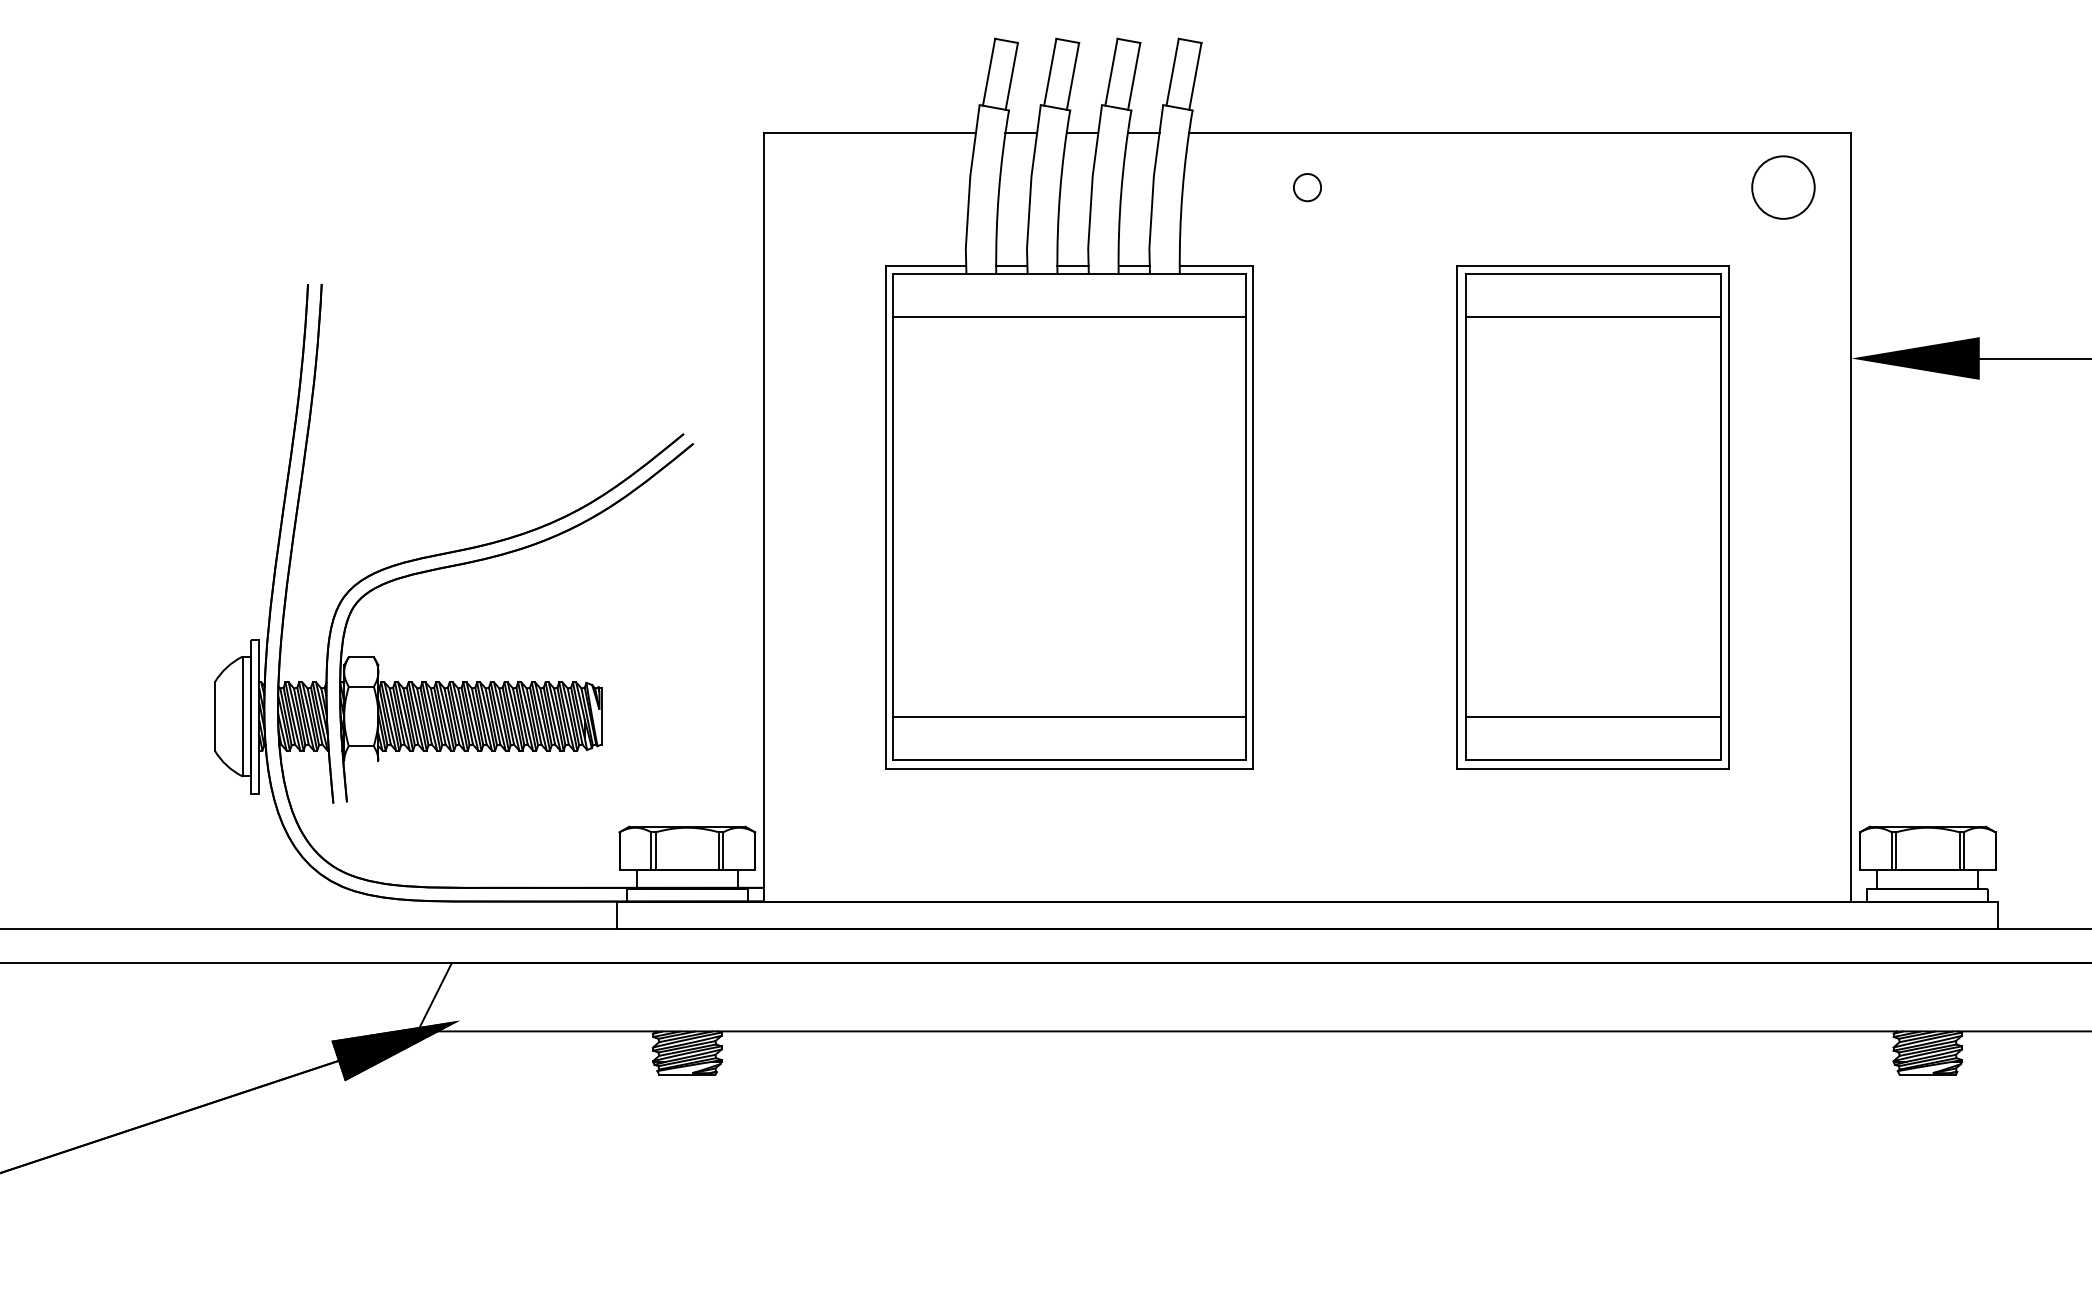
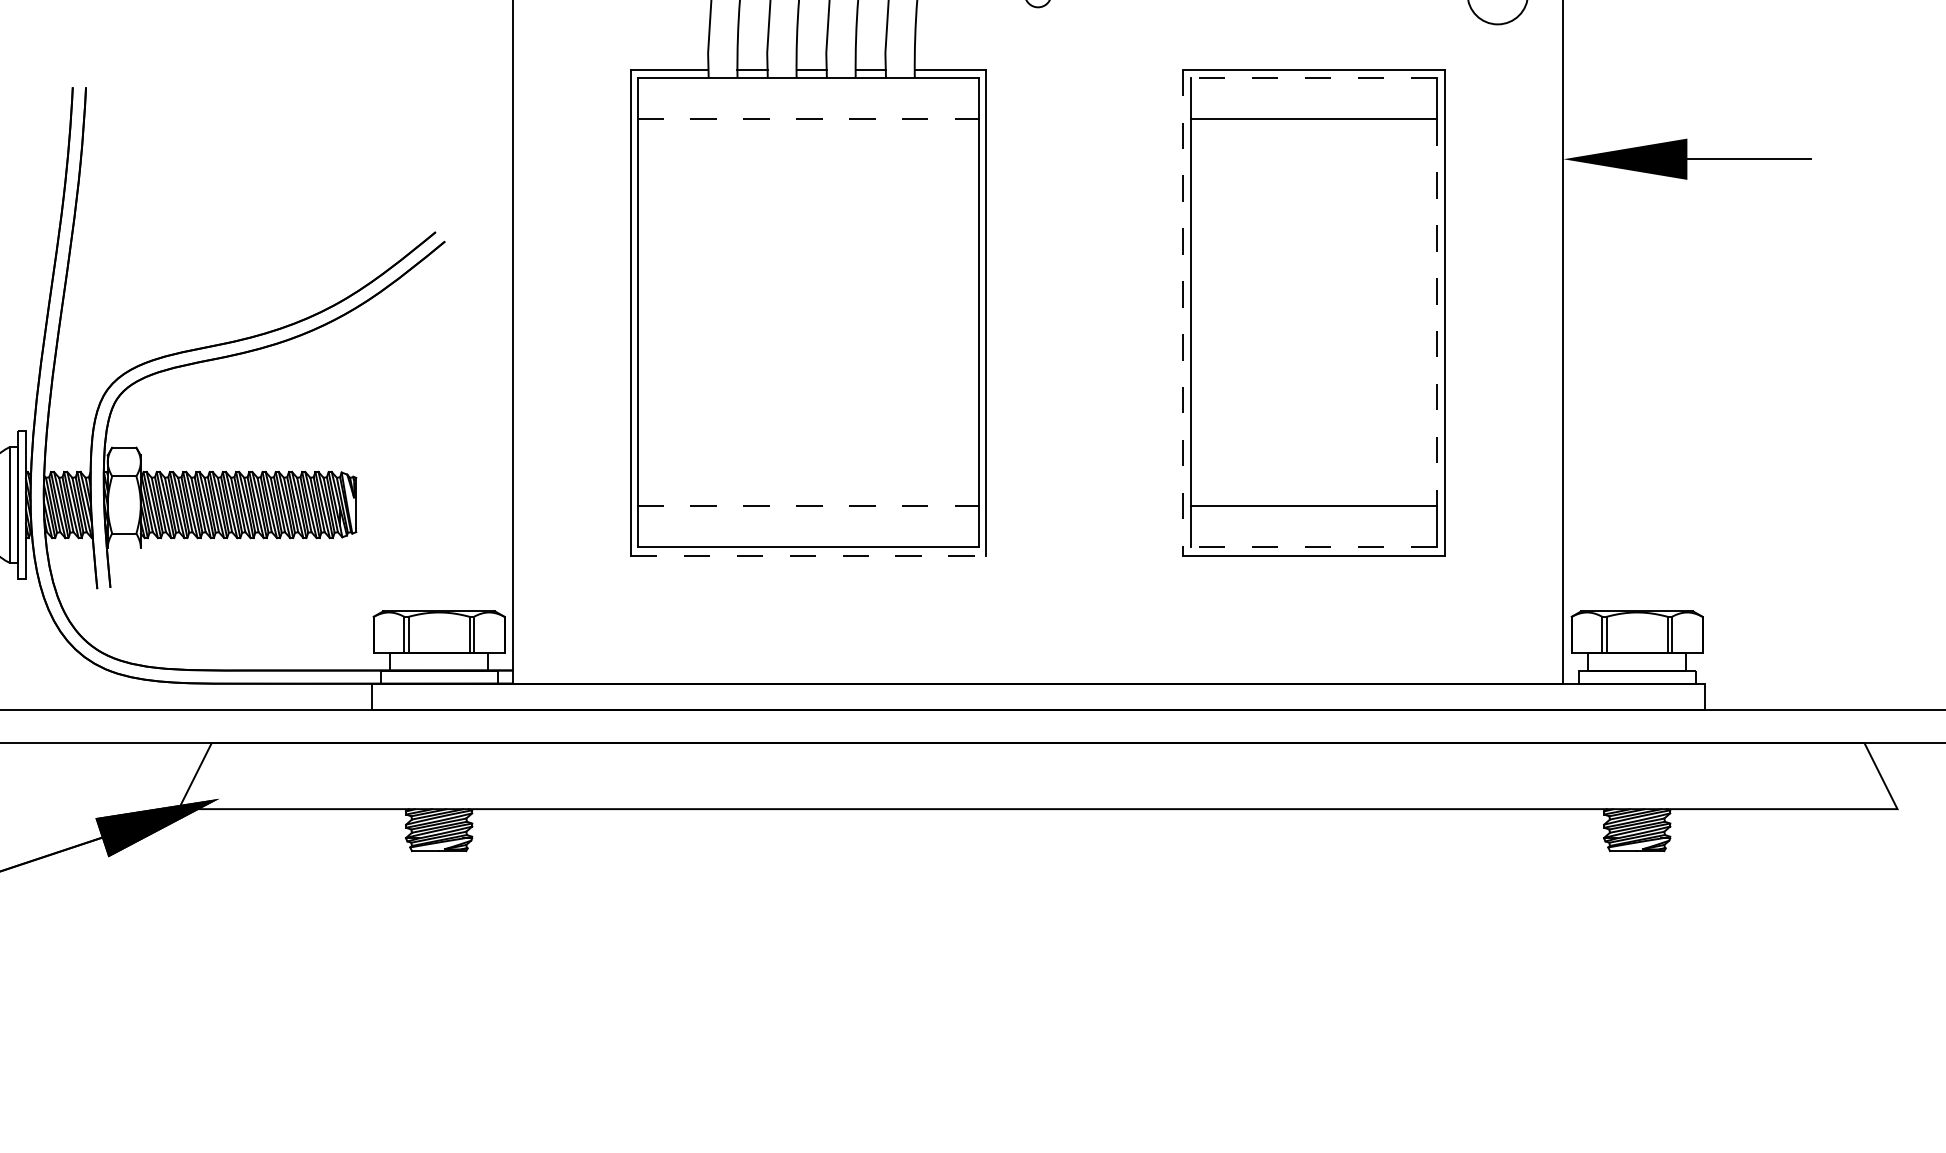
line: (1592, 274) -> (1313, 78), solid -> dashed
line: (1069, 317) -> (808, 119), solid -> dashed
line: (1457, 517) -> (1182, 312), solid -> dashed
line: (1720, 517) -> (1436, 312), solid -> dashed
line: (1069, 717) -> (808, 505), solid -> dashed
line: (1592, 760) -> (1313, 547), solid -> dashed
line: (1069, 768) -> (808, 555), solid -> dashed

